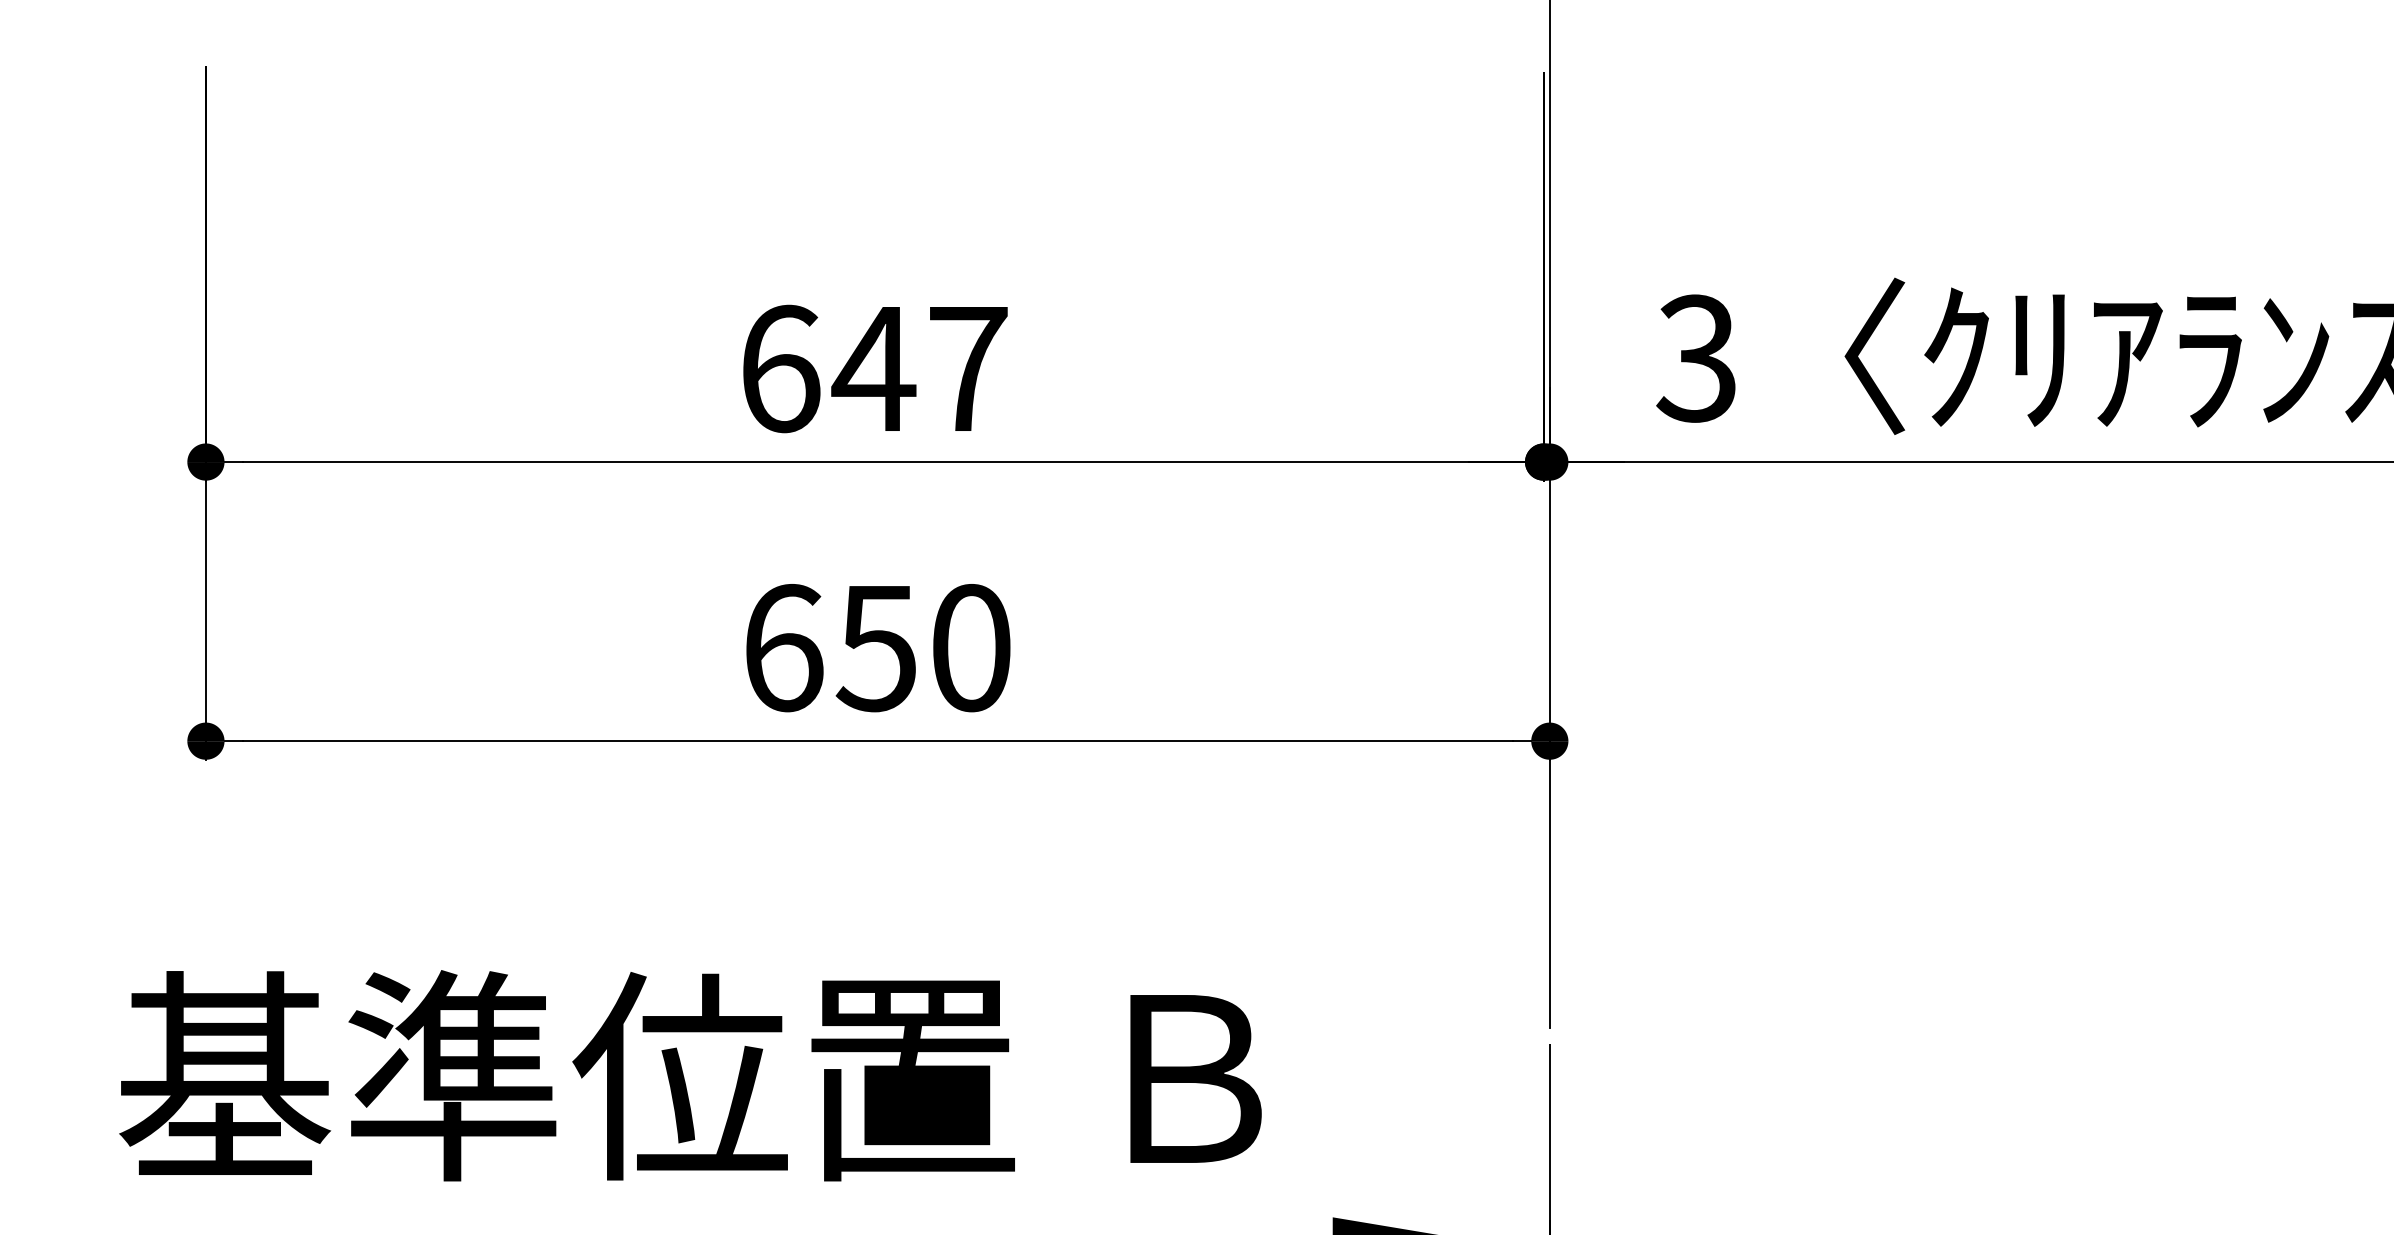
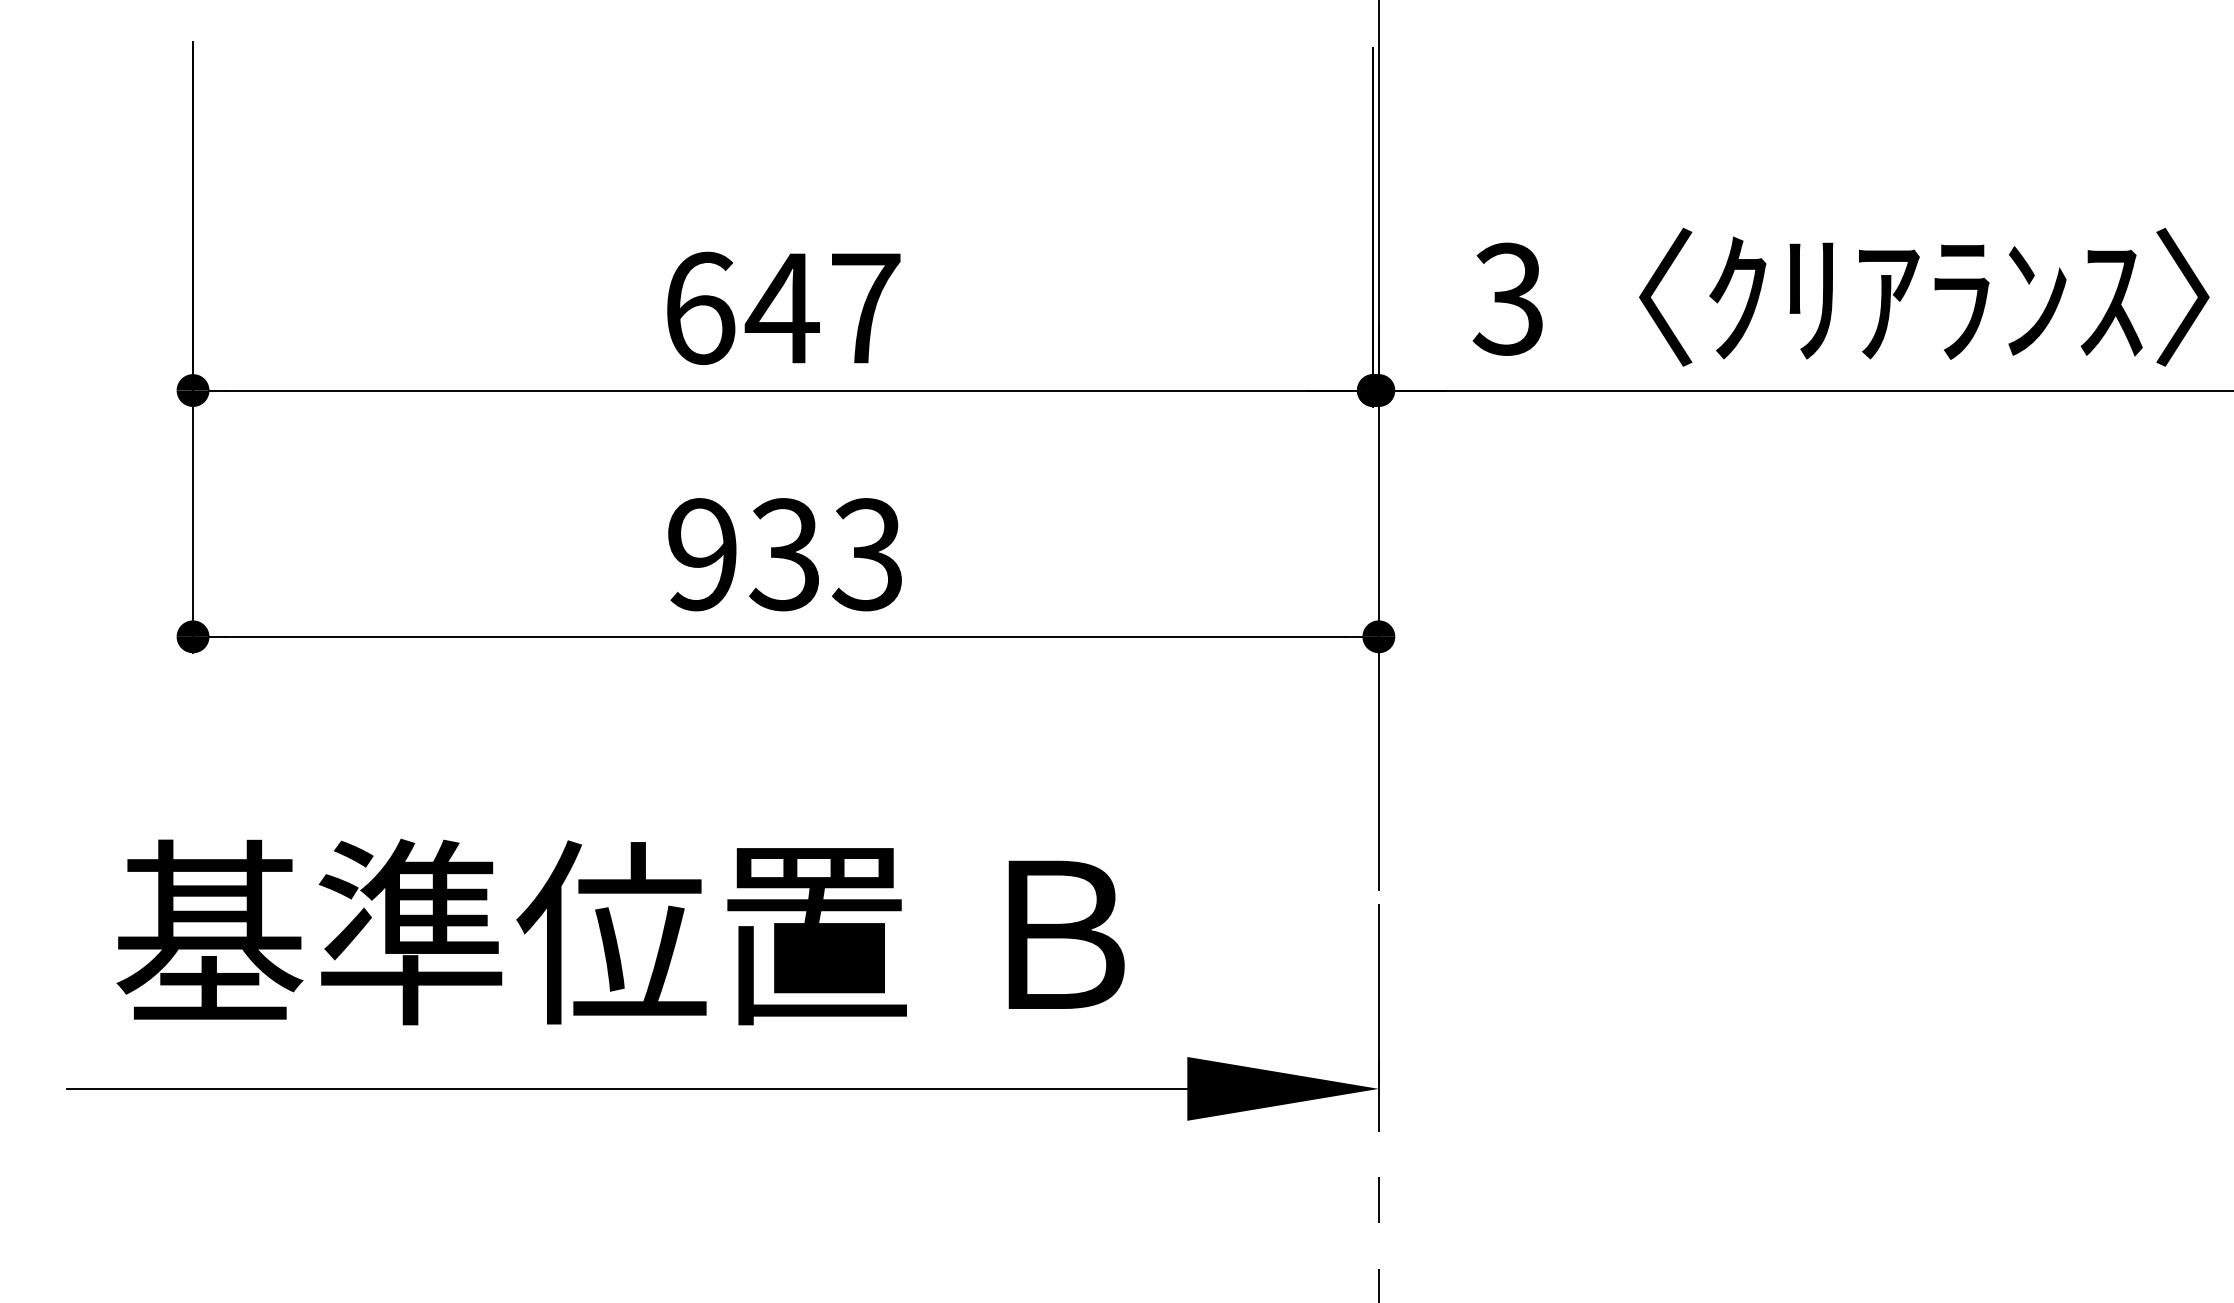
text: (877, 647) -> (785, 554), 650 -> 933

